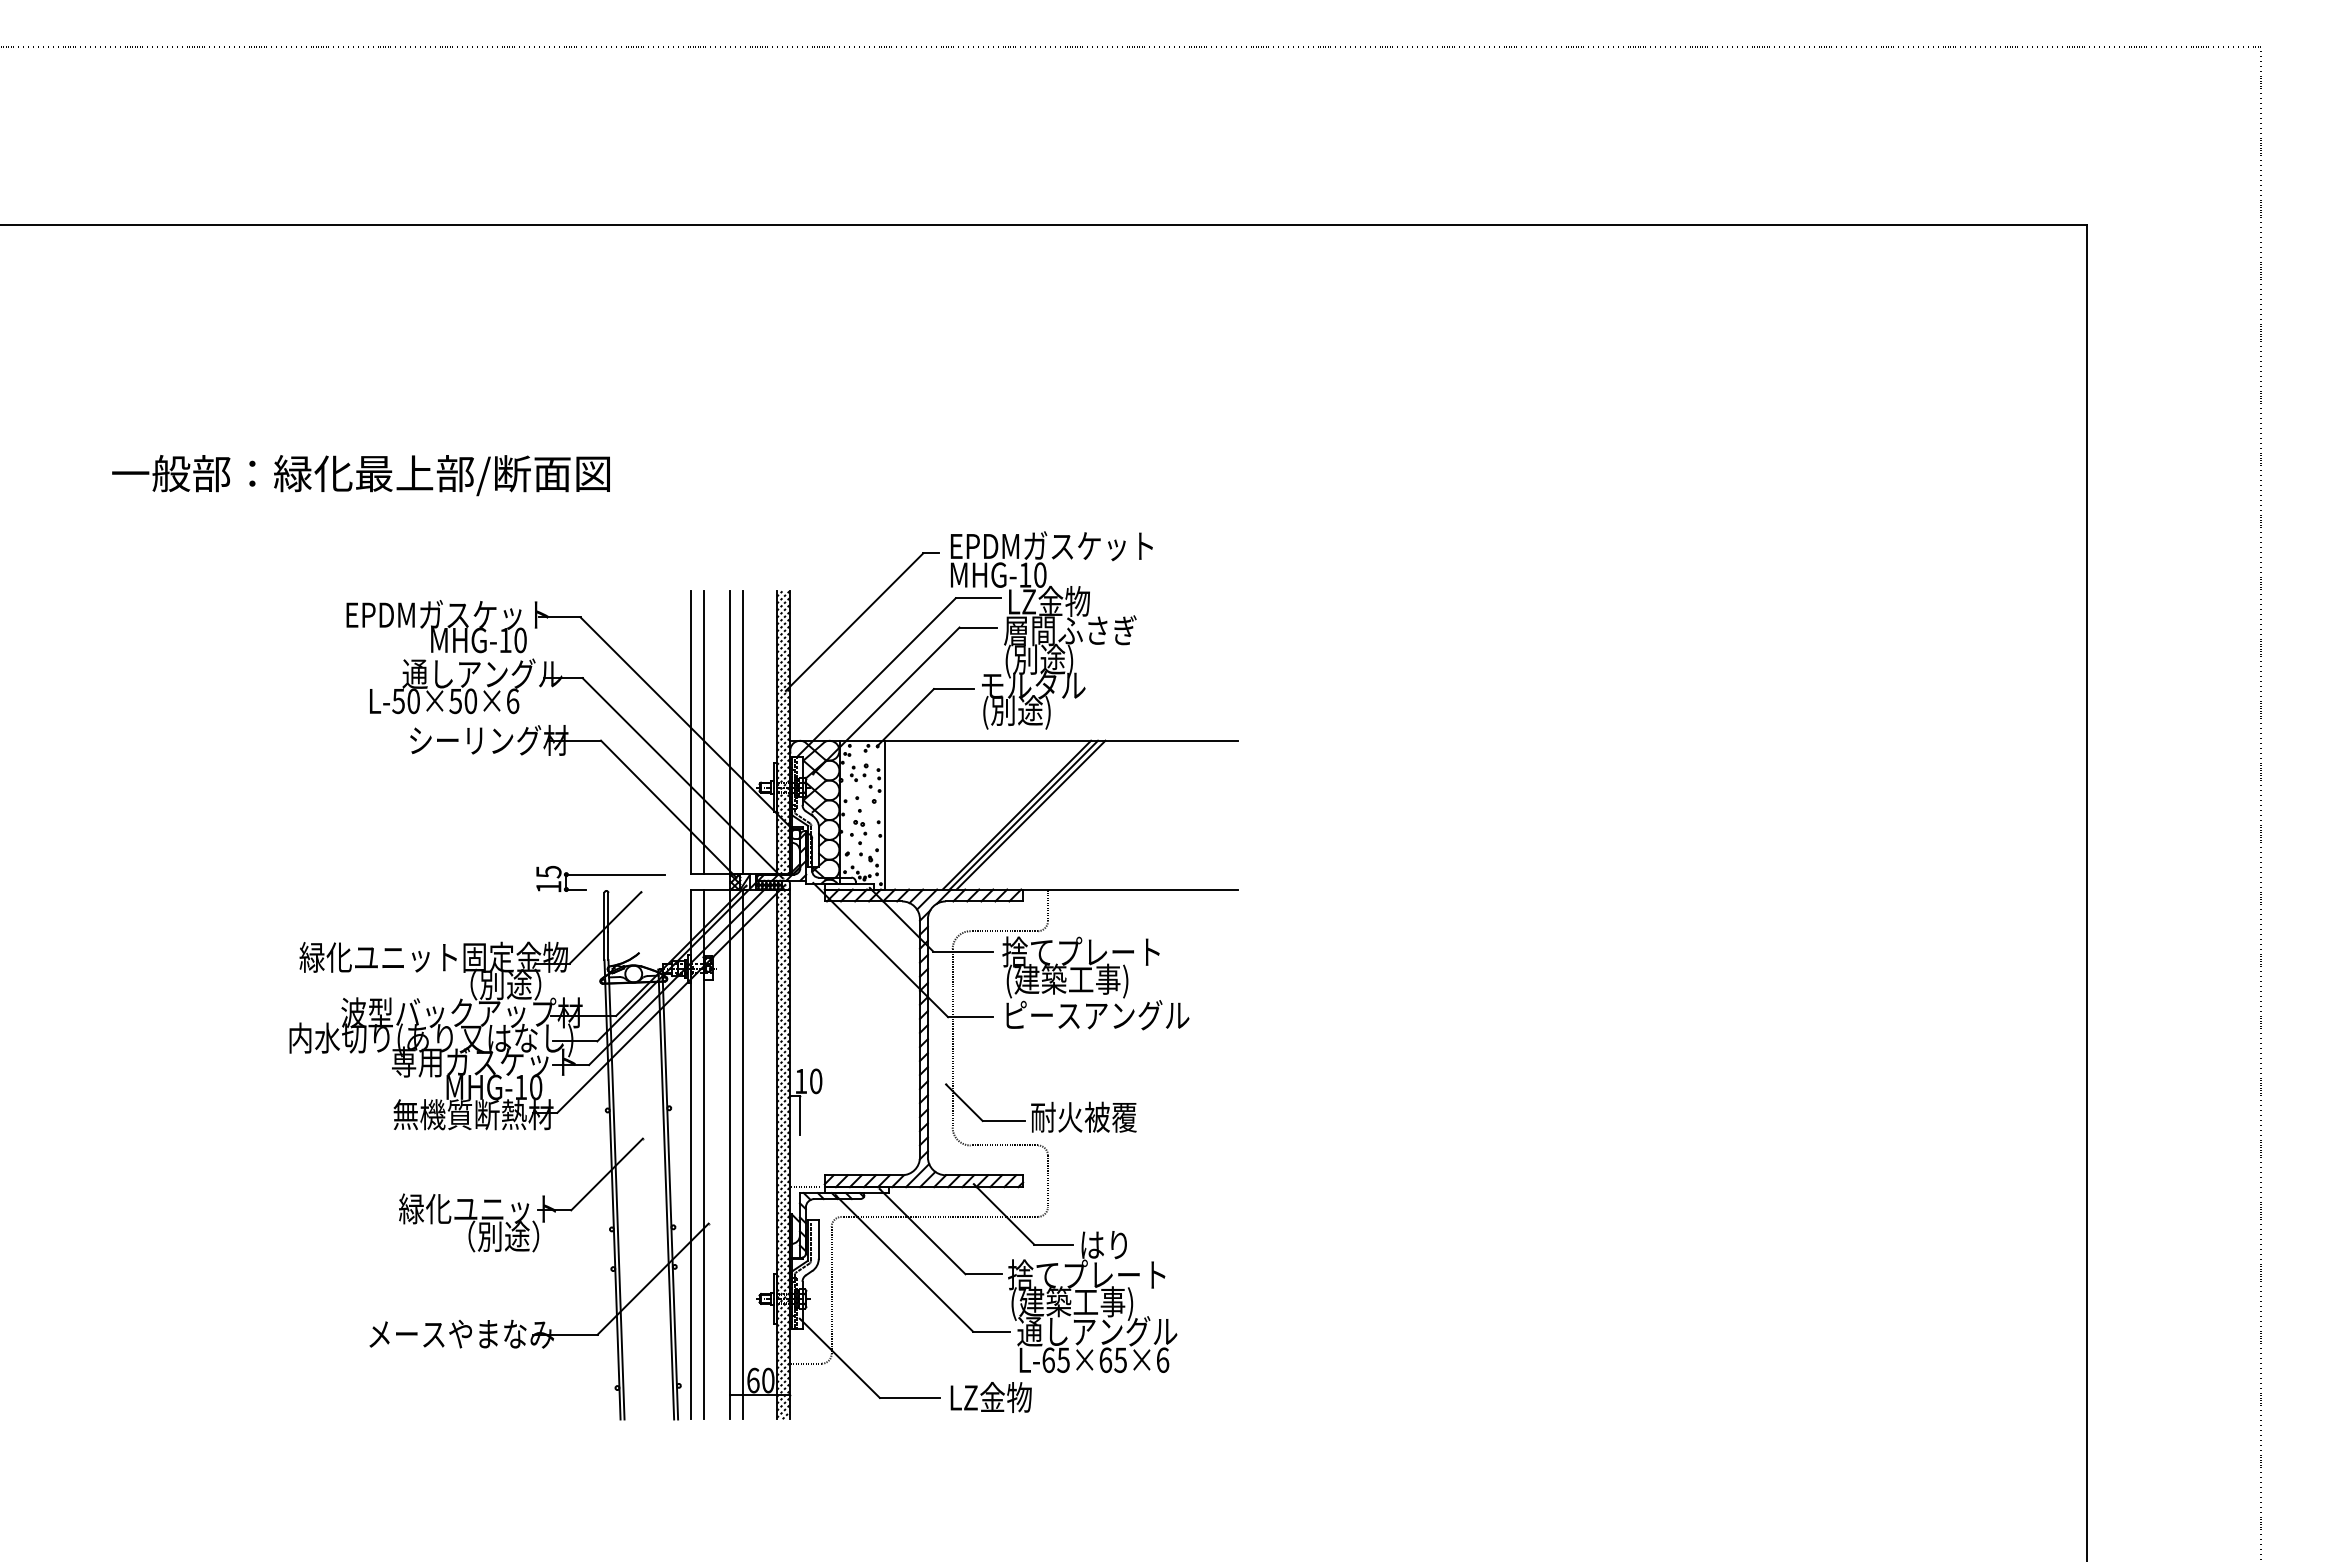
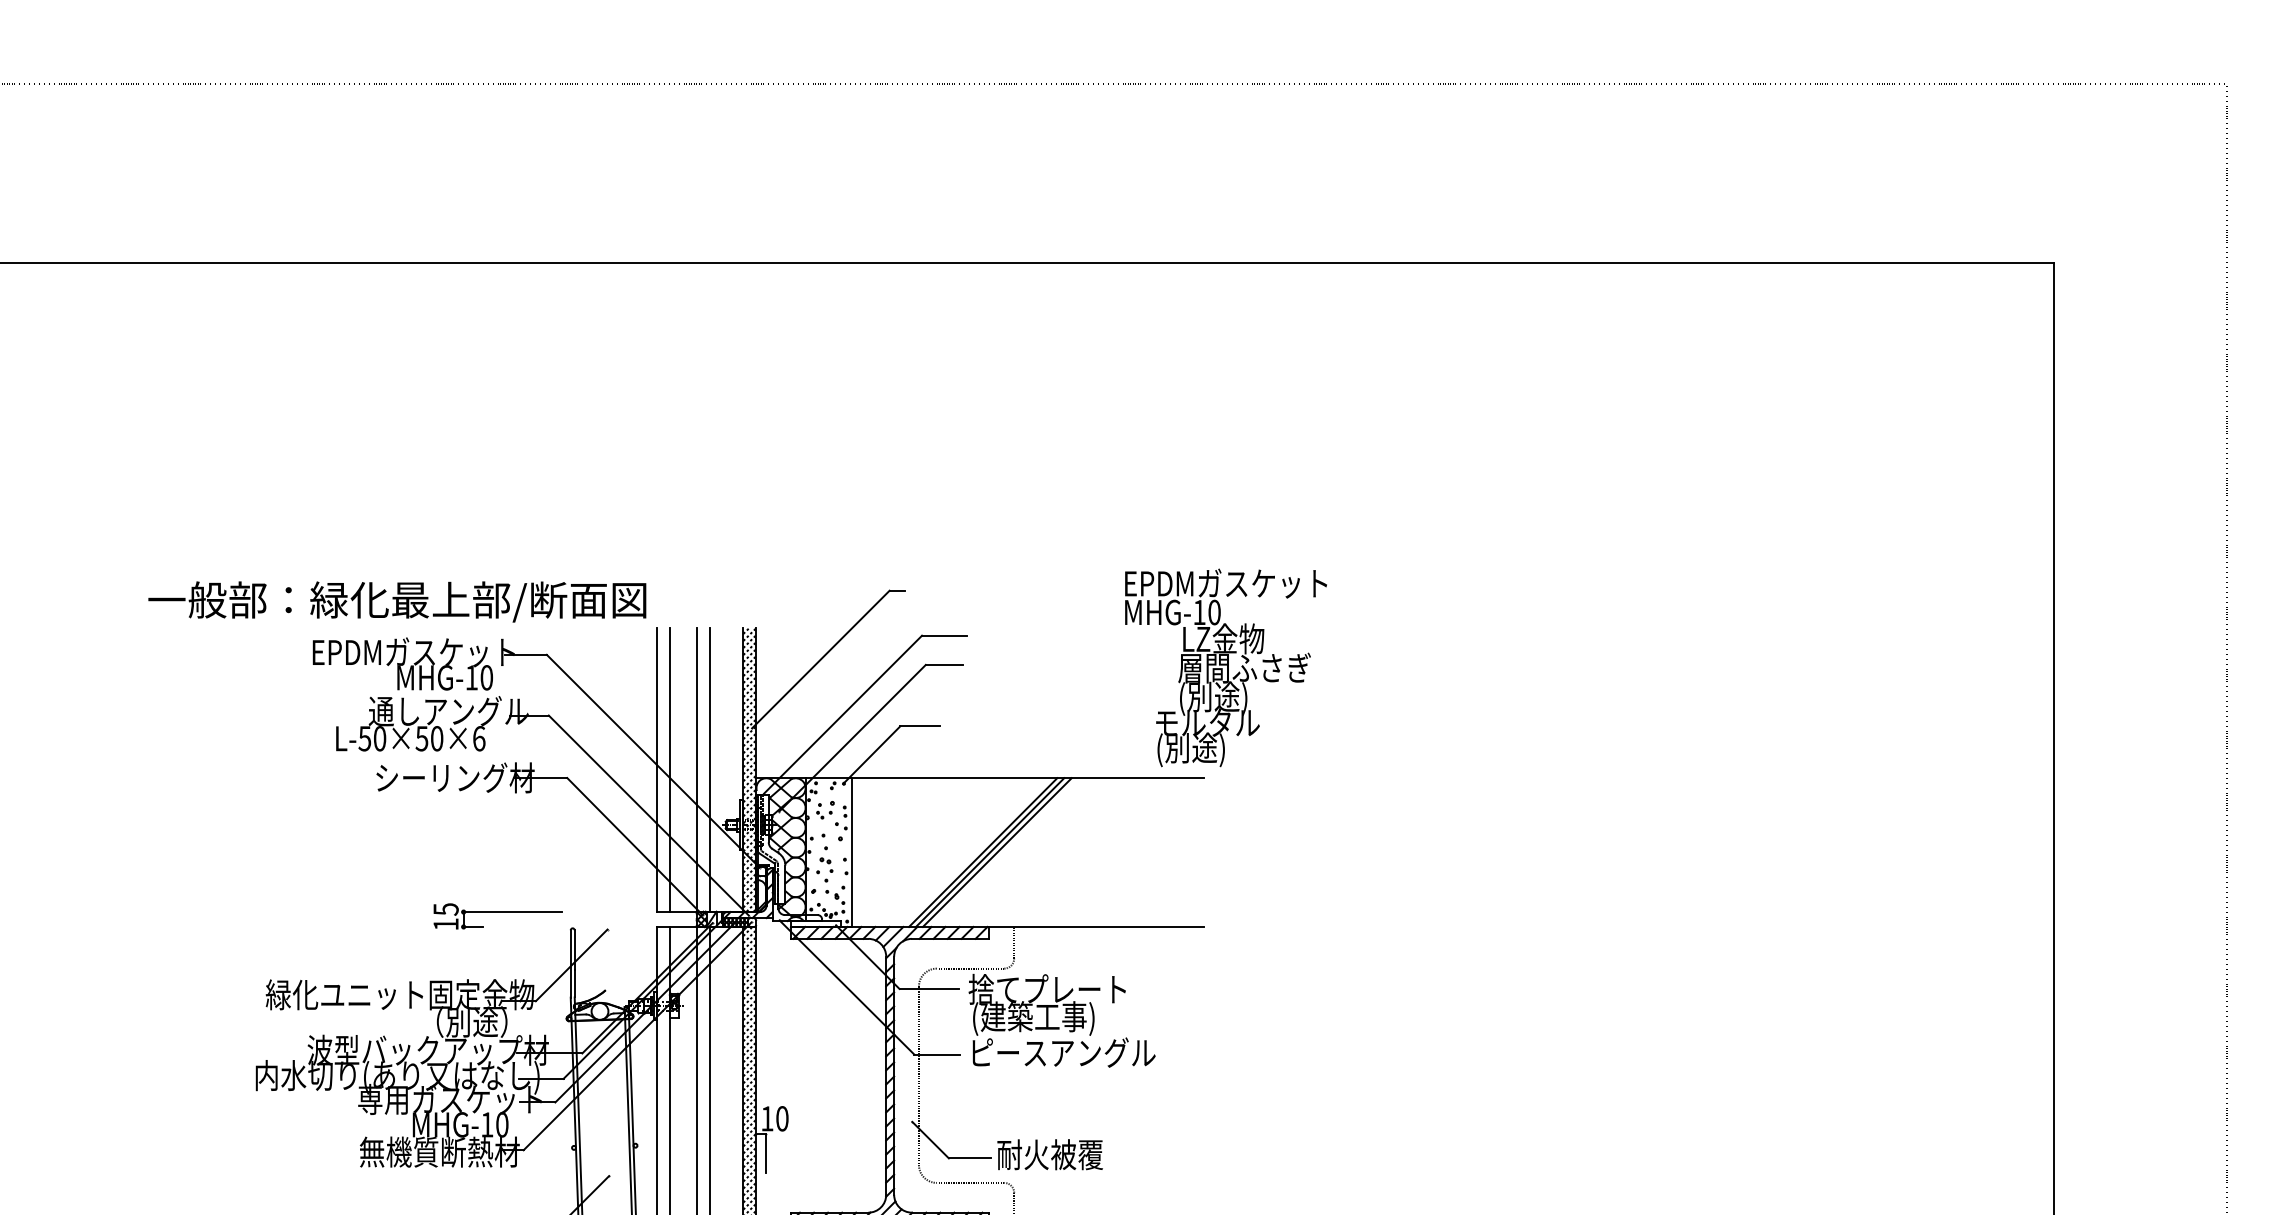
text: (360, 475) -> (396, 601), moved
text: (1051, 630) -> (1225, 667), moved
part: (600, 878) -> (497, 915), moved

